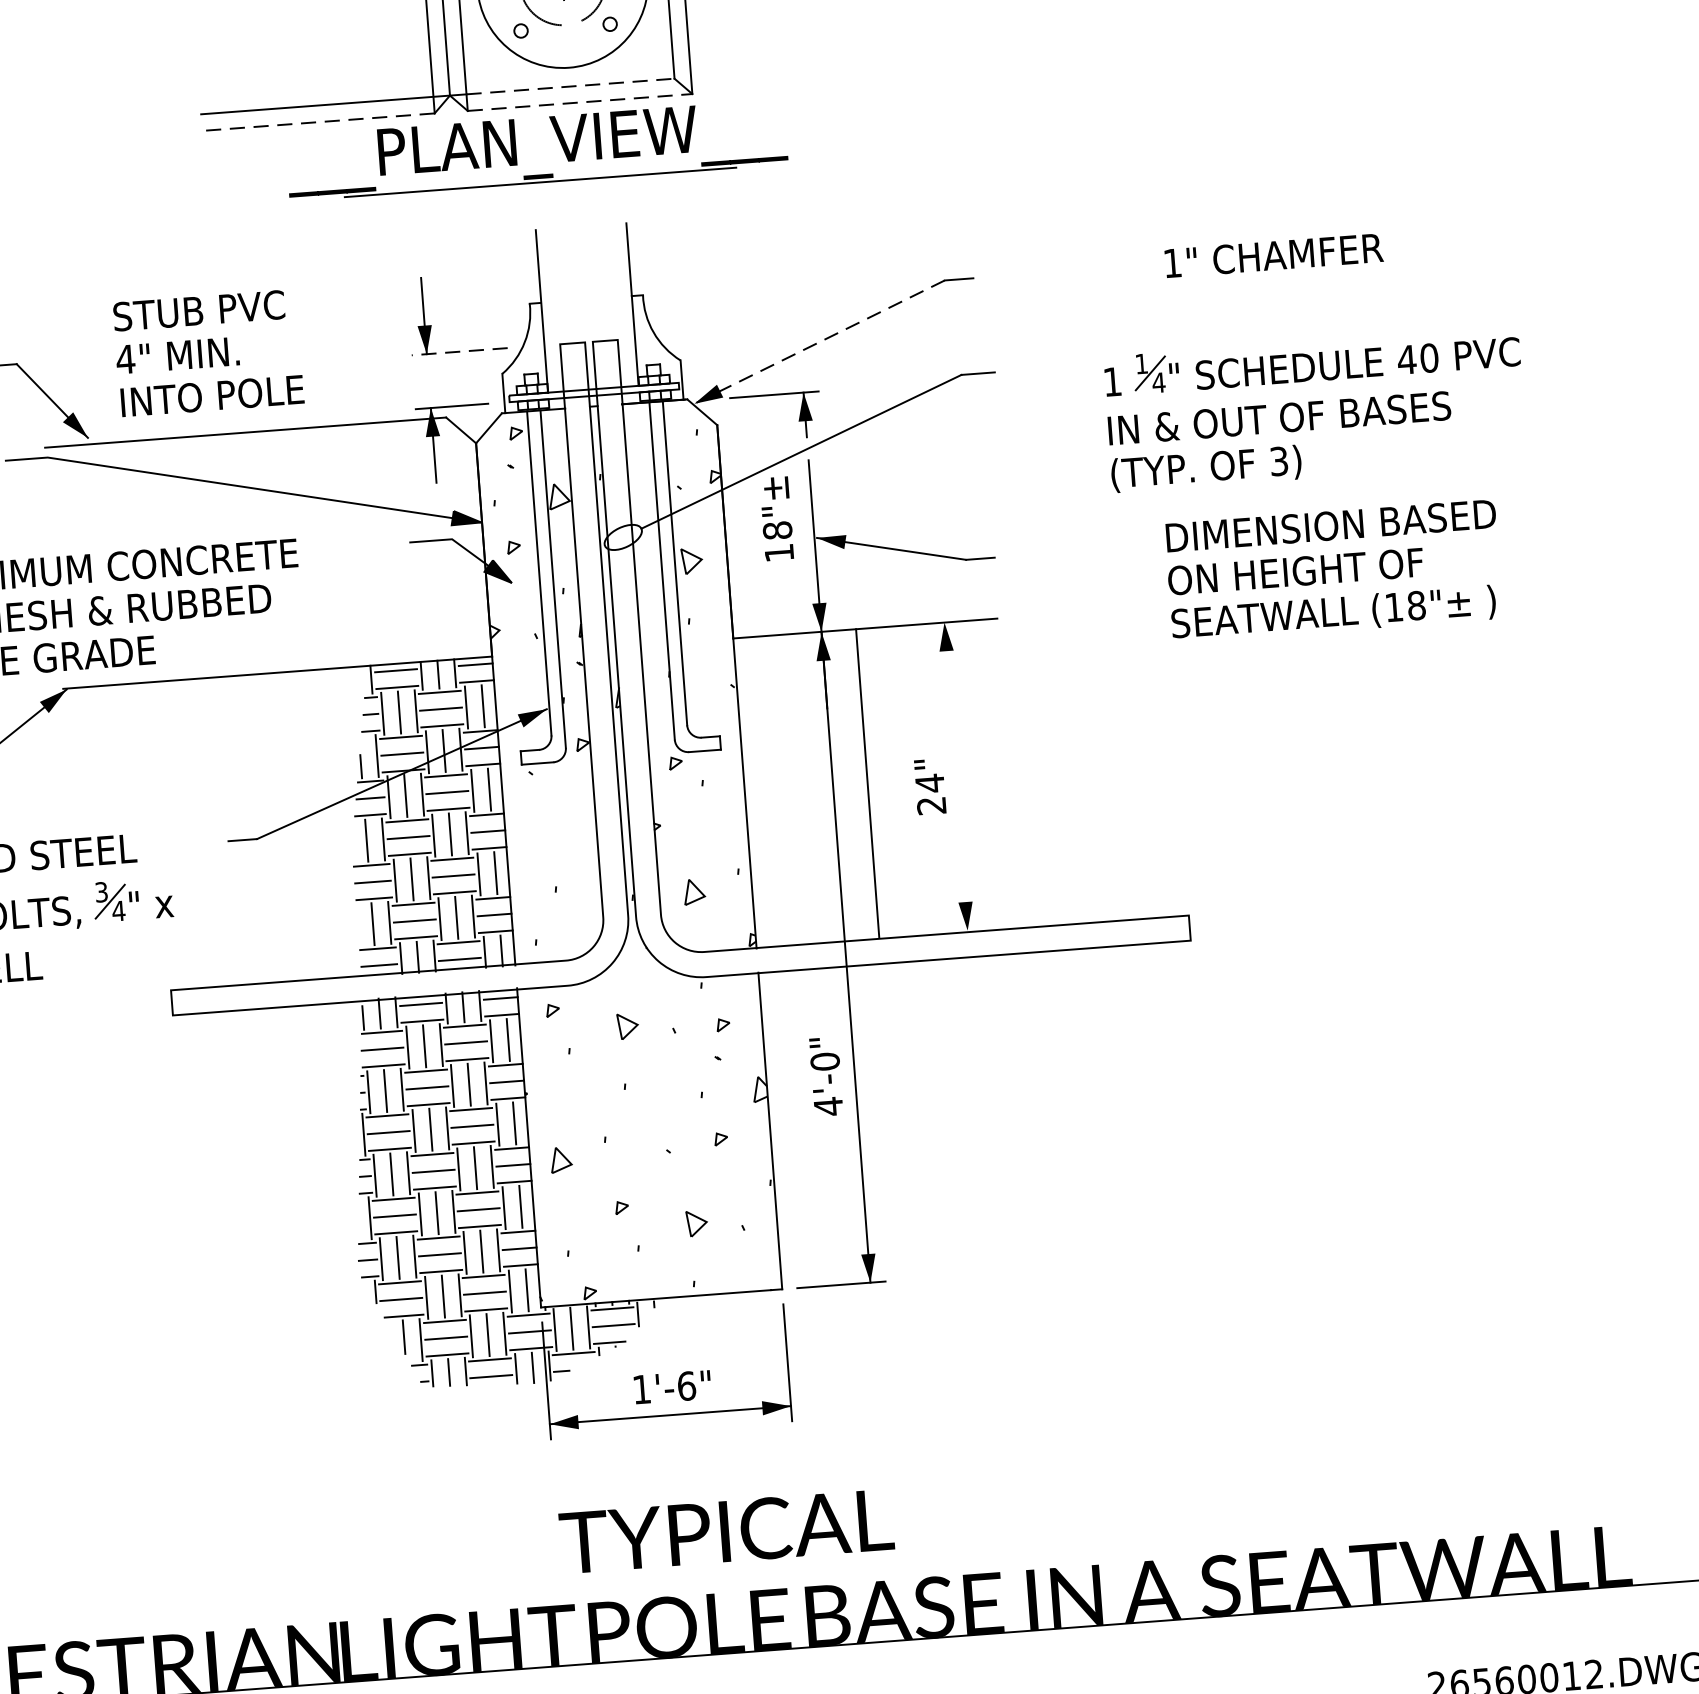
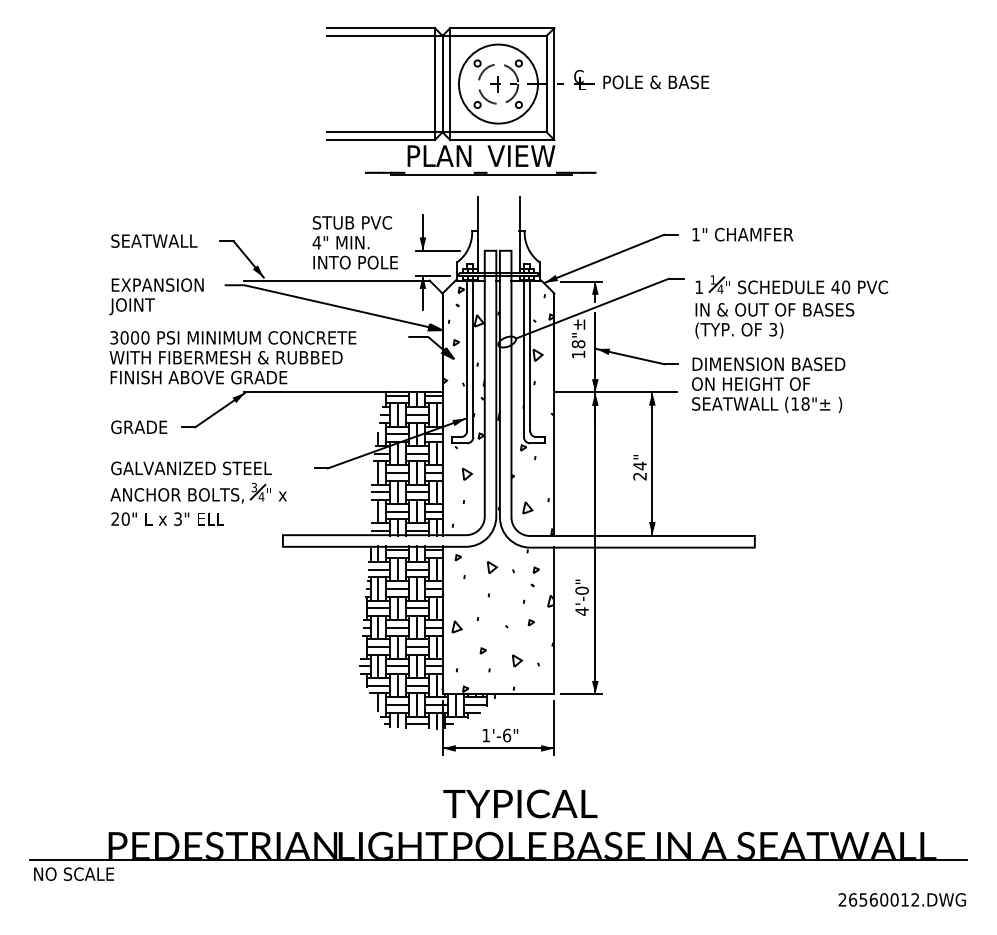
line: (570, 86) -> (498, 132), dashed -> solid
line: (580, 103) -> (502, 140), dashed -> solid
line: (319, 123) -> (381, 140), dashed -> solid
text: (1272, 255) -> (742, 234), moved
line: (819, 341) -> (604, 258), dashed -> solid
line: (458, 351) -> (437, 250), dashed -> solid
text: (206, 352) -> (354, 242), moved
part: (1314, 408) -> (791, 306), moved
text: (1333, 569) -> (768, 384), moved
line: (867, 782) -> (652, 463), moved
line: (558, 825) -> (467, 472), added

